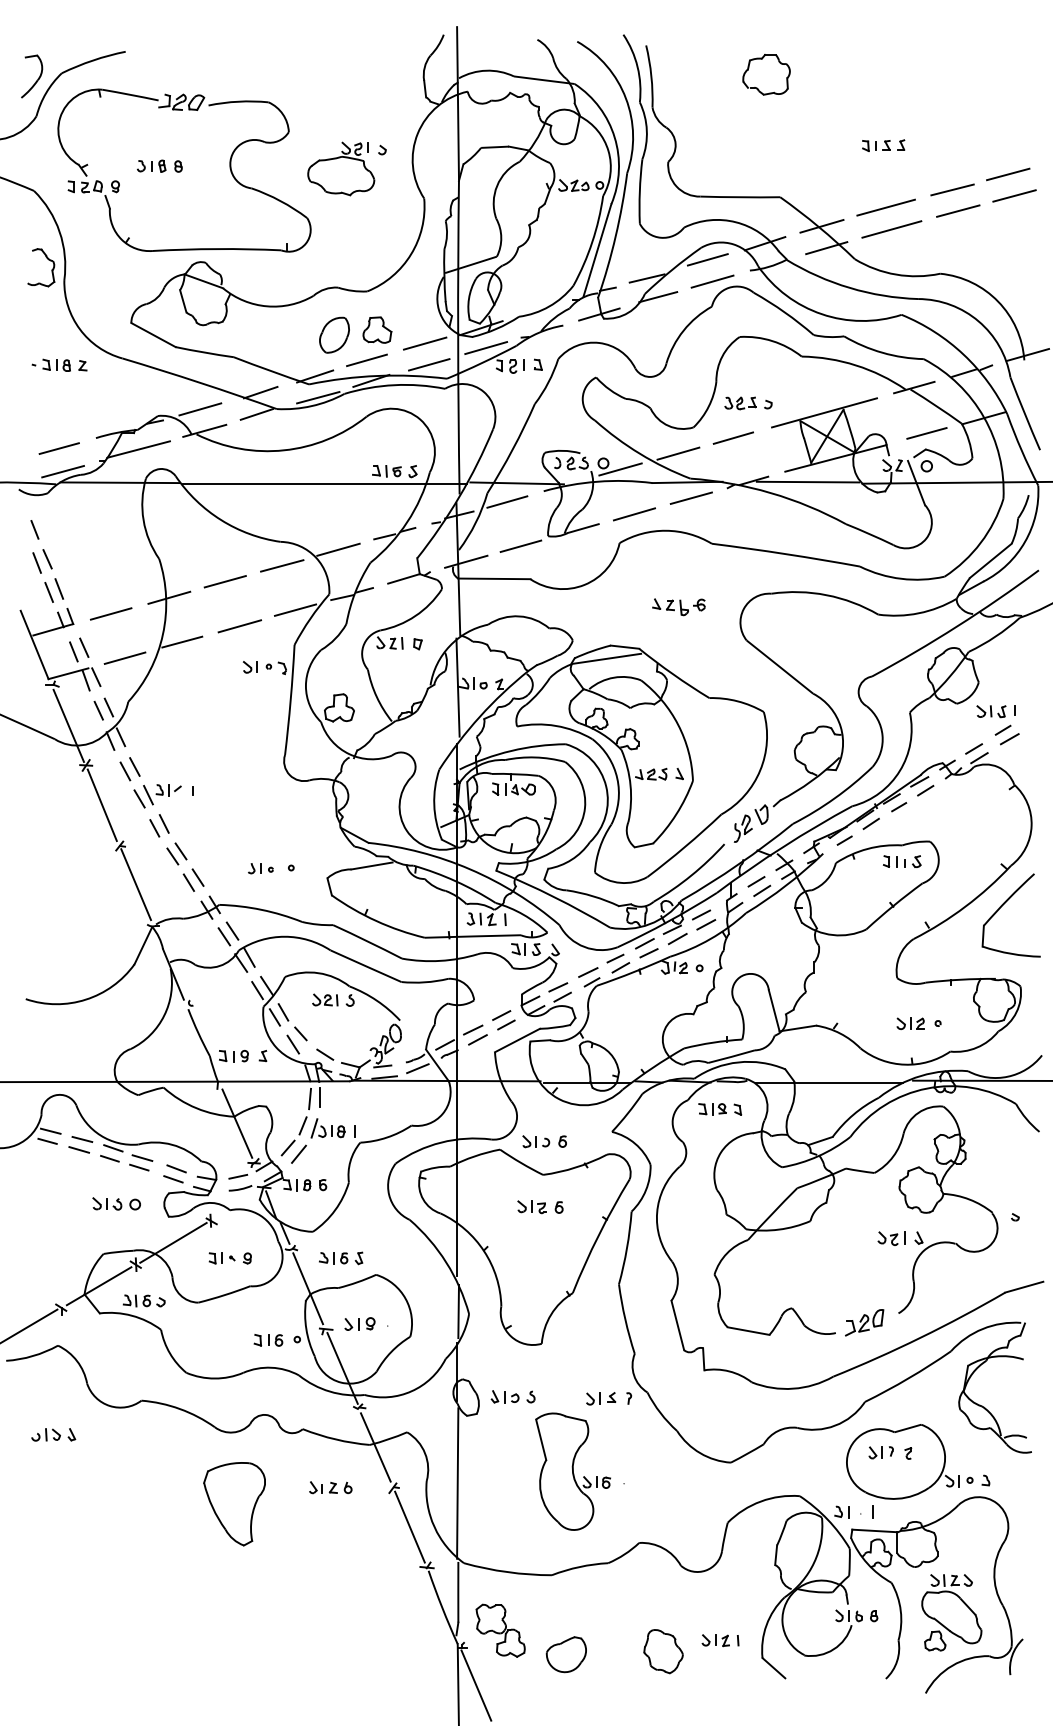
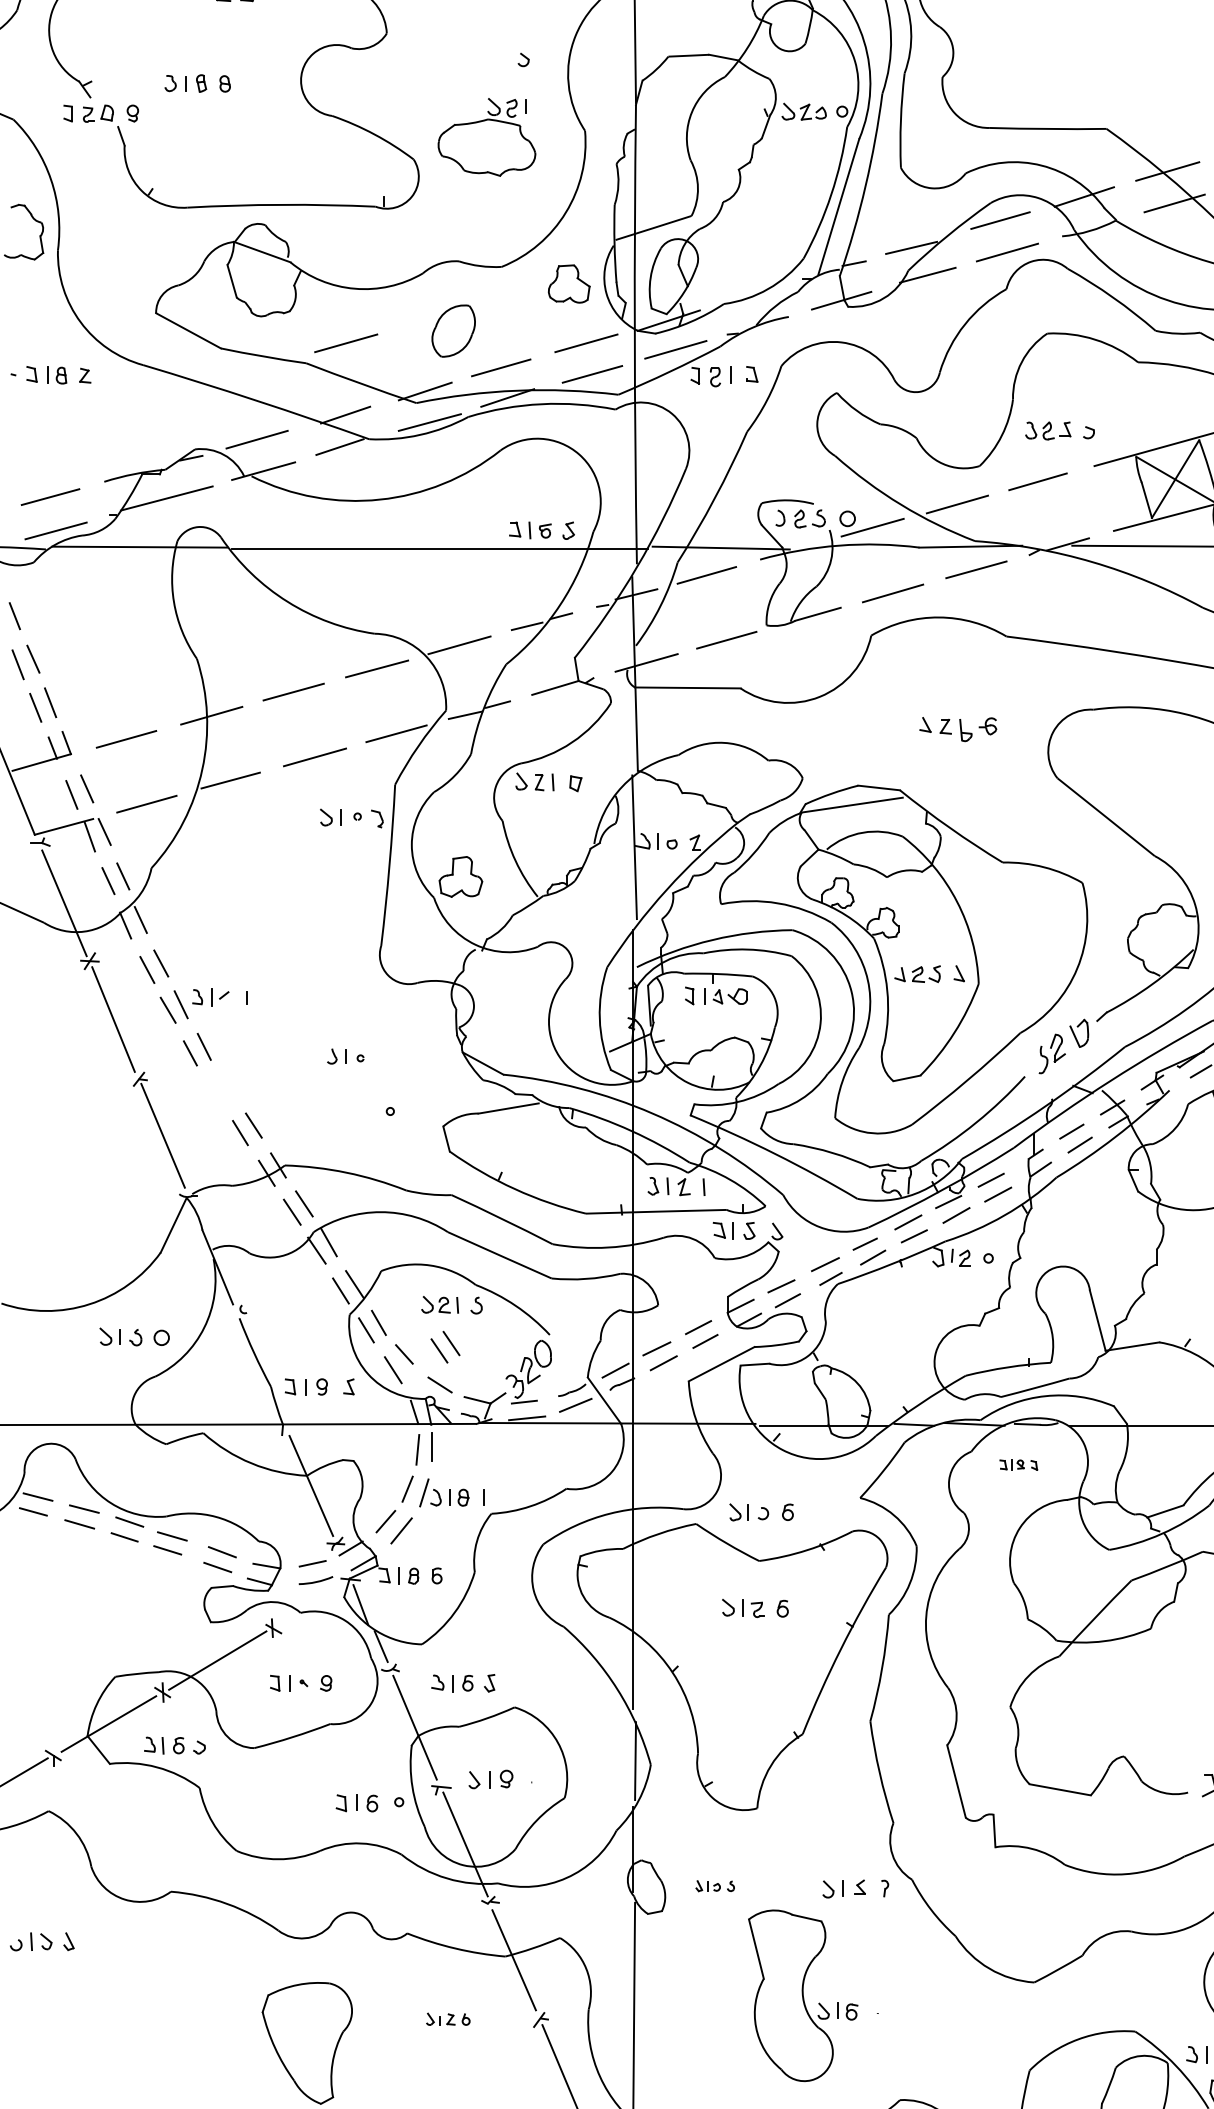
part: (341, 168) -> (487, 136), moved
part: (377, 329) -> (569, 283), moved
line: (261, 343) -> (346, 343), added
part: (176, 853) -> (444, 1346), moved
part: (260, 868) -> (345, 1056), moved
part: (720, 1109) -> (1019, 1465), size x0.6
part: (116, 1203) -> (134, 1336), moved
part: (512, 1396) -> (714, 1885), size x0.6
part: (330, 1487) -> (447, 2018), size x0.7

